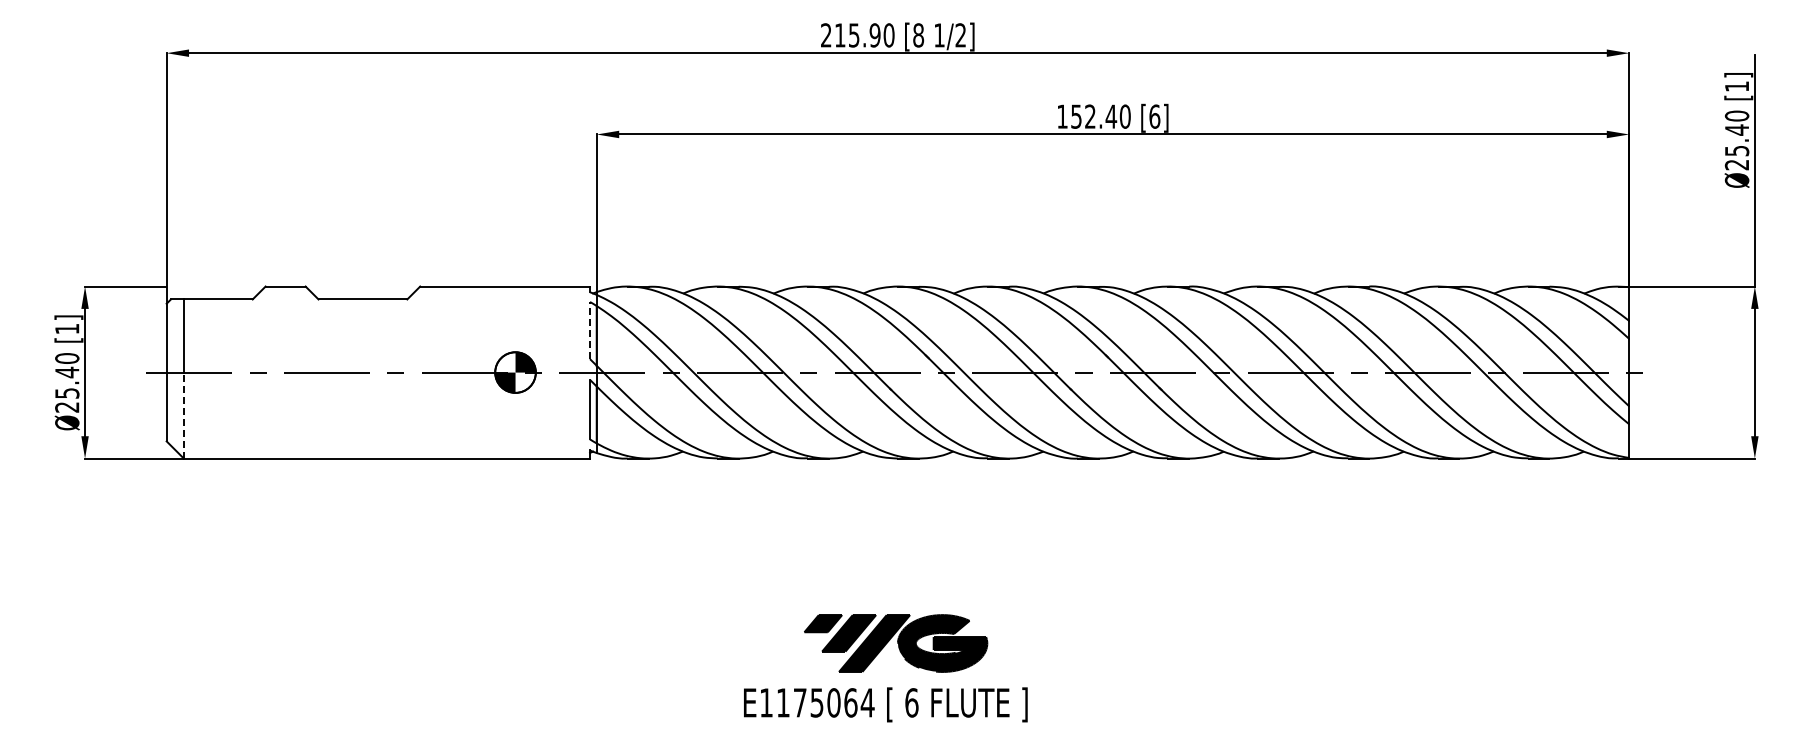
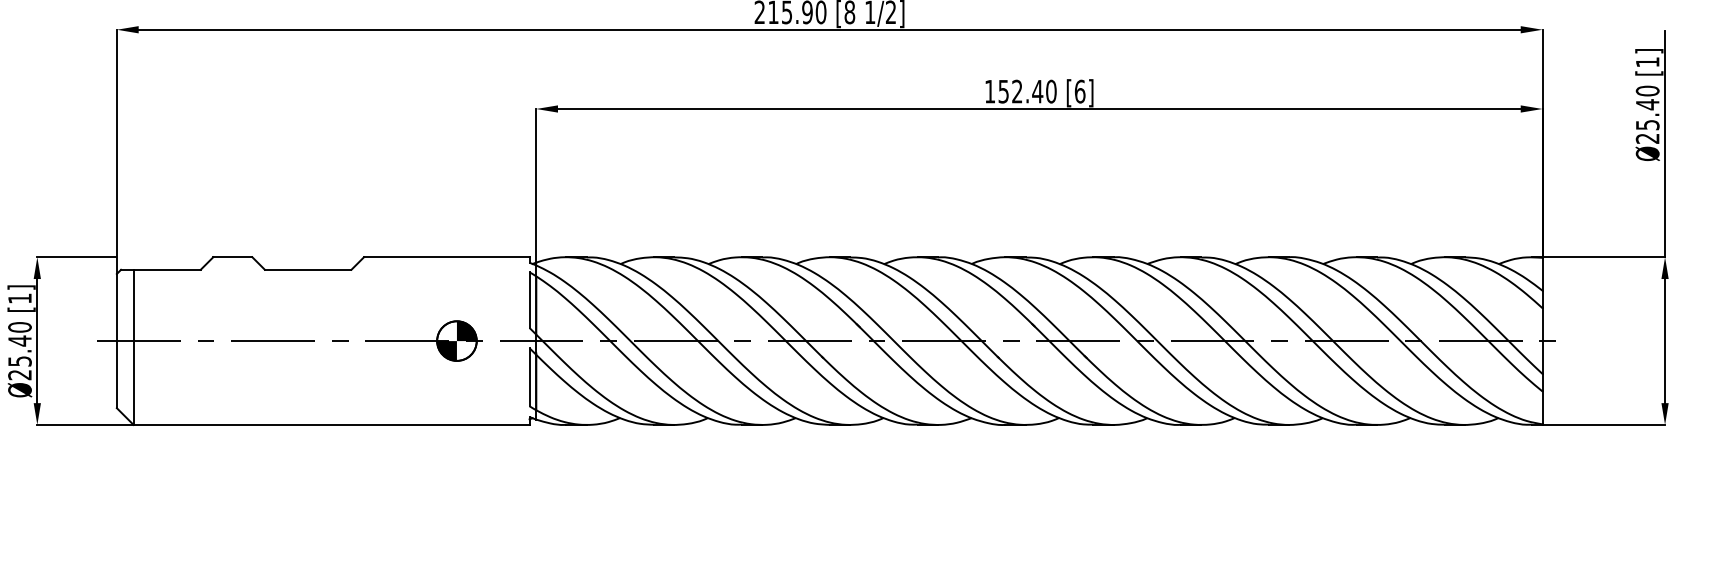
line: (590, 330) -> (530, 300), dashed -> solid
line: (183, 415) -> (133, 382), dashed -> solid

